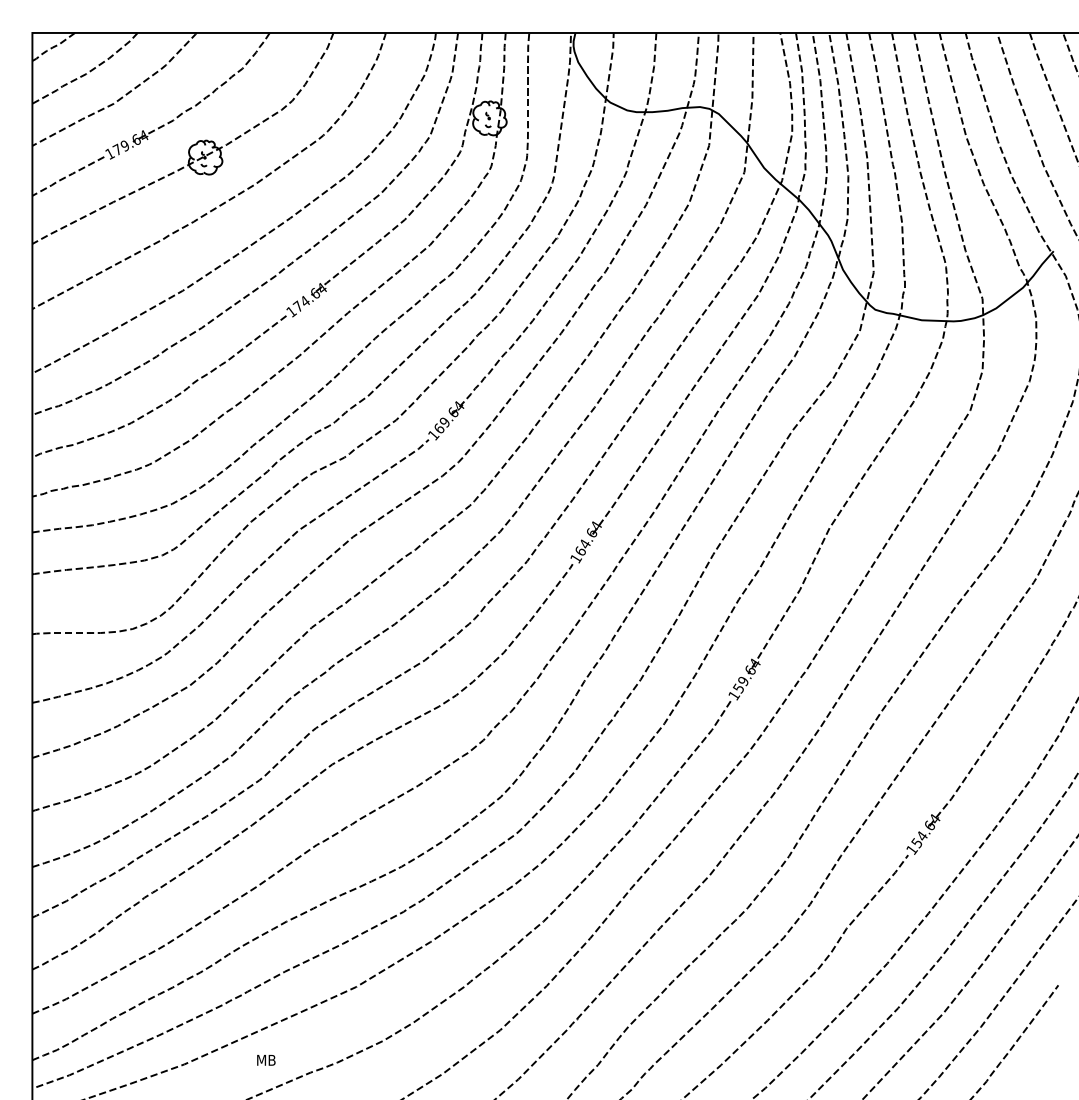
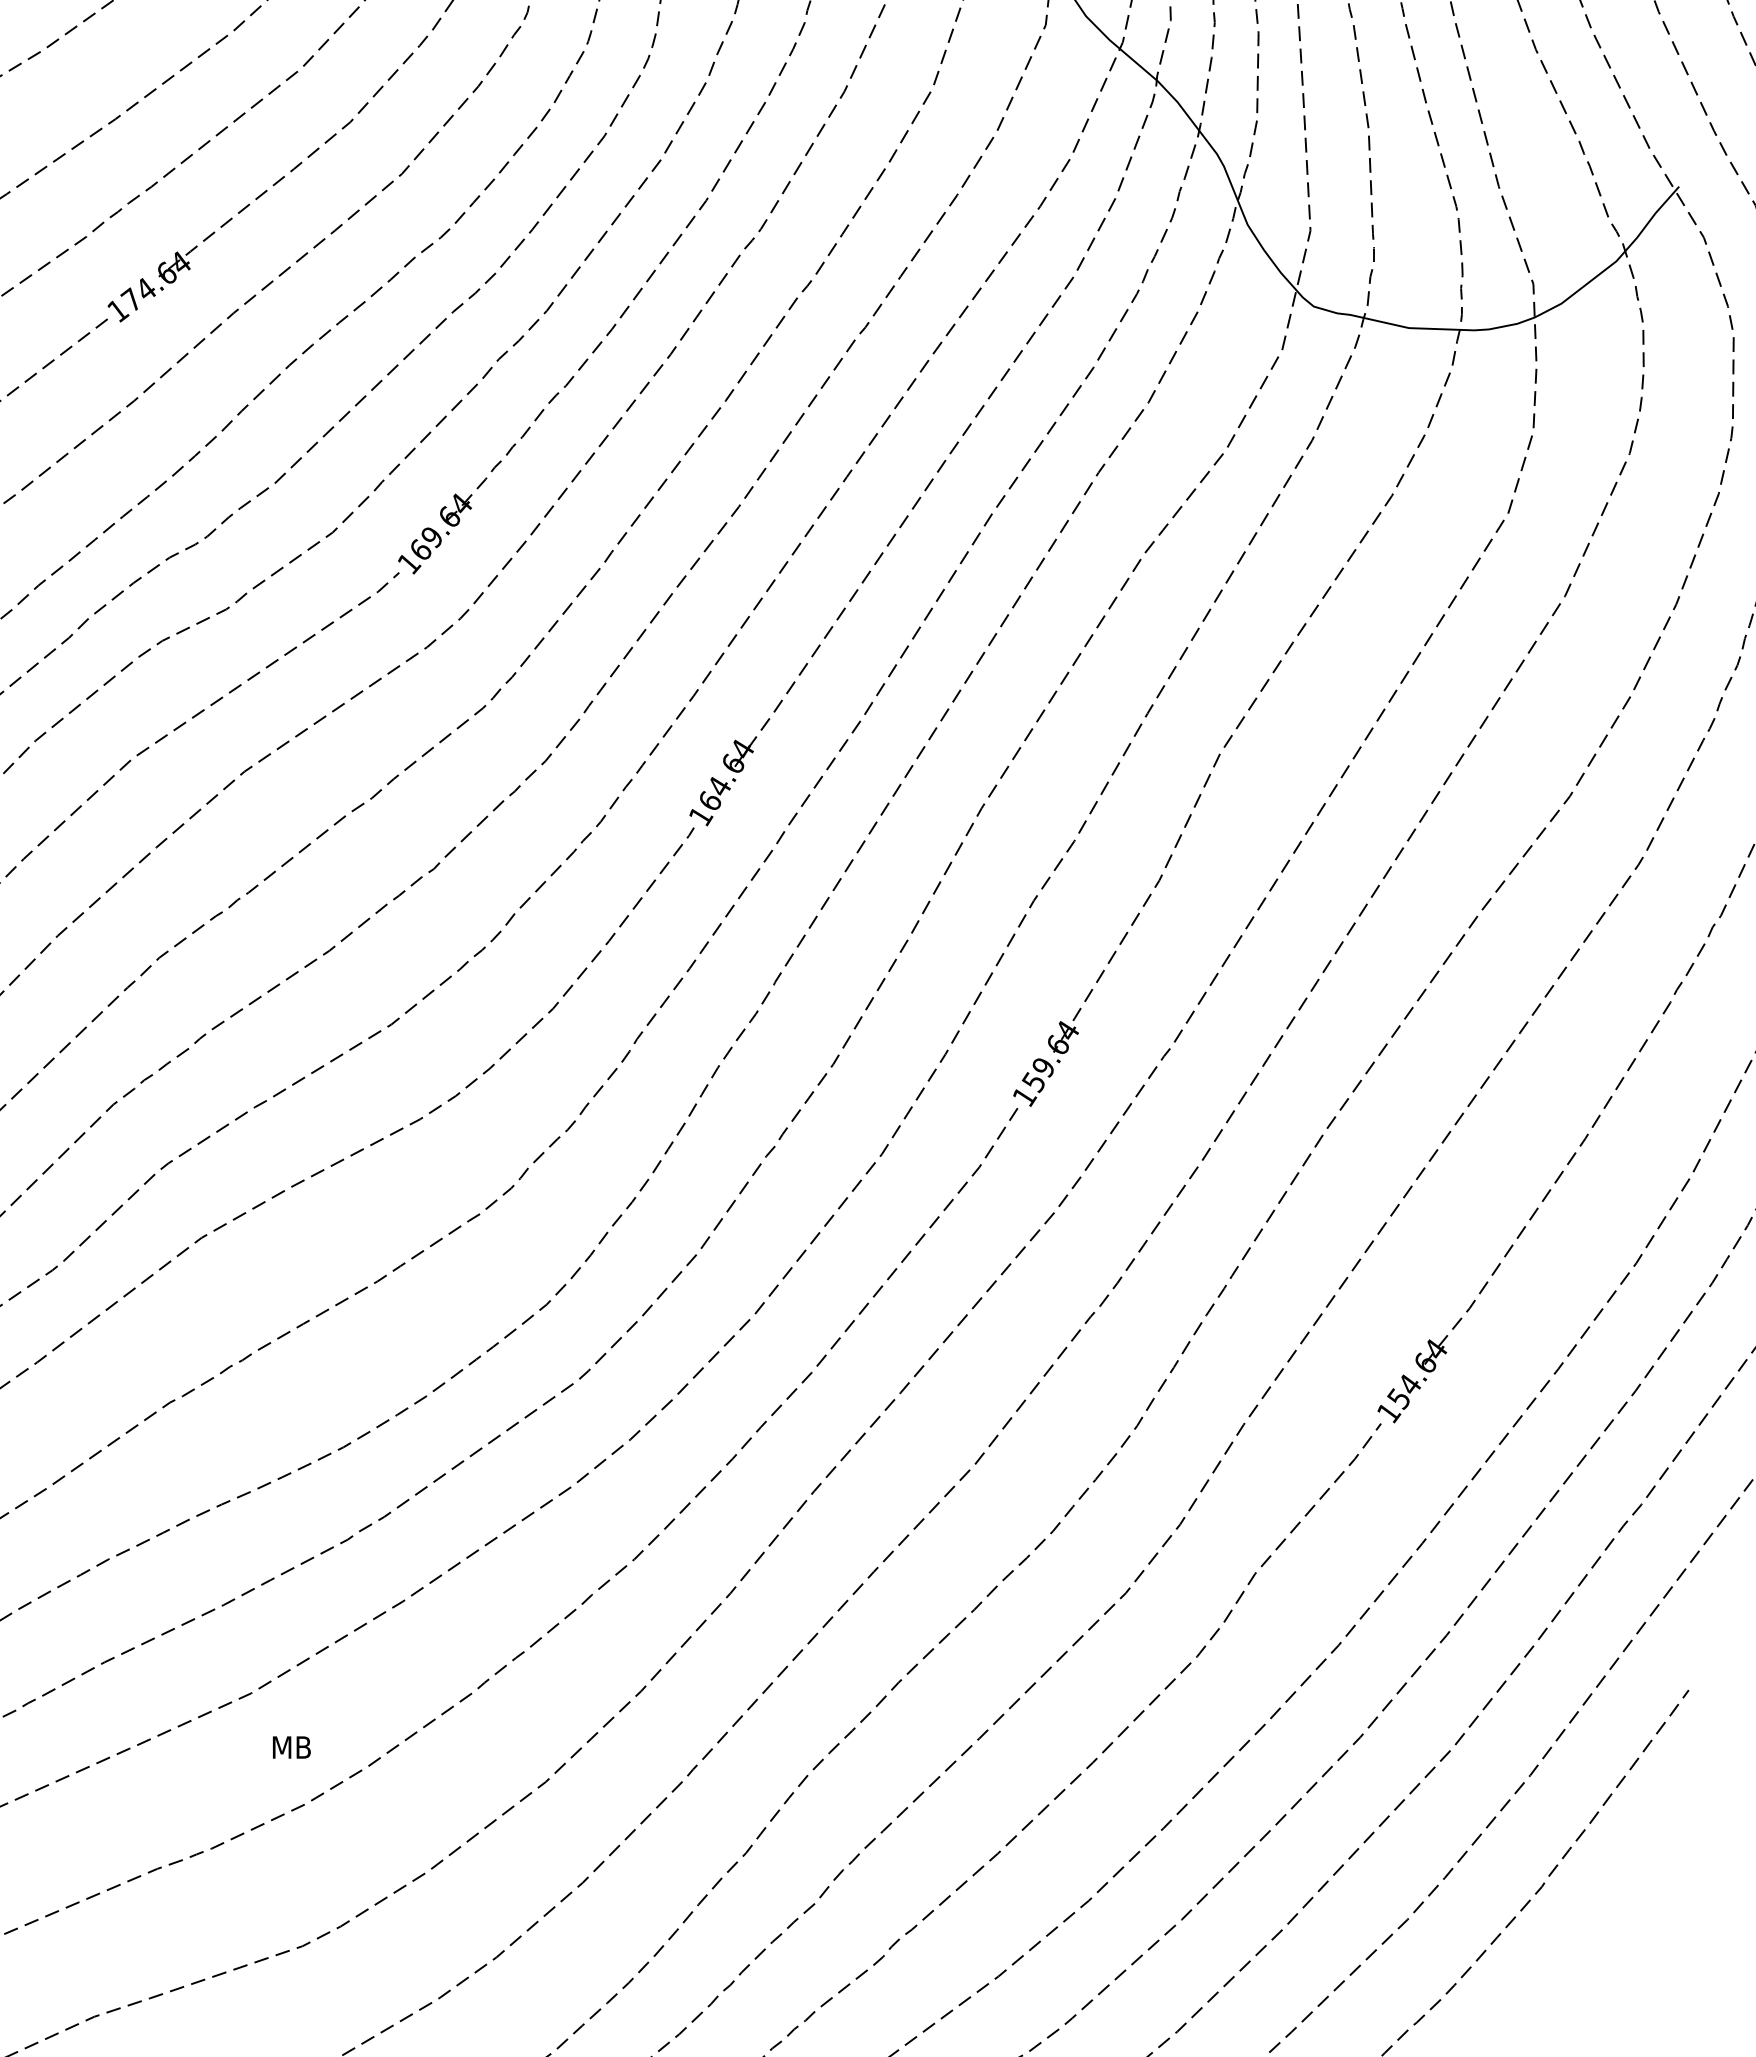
text: (266, 1060) -> (292, 1747), moved

